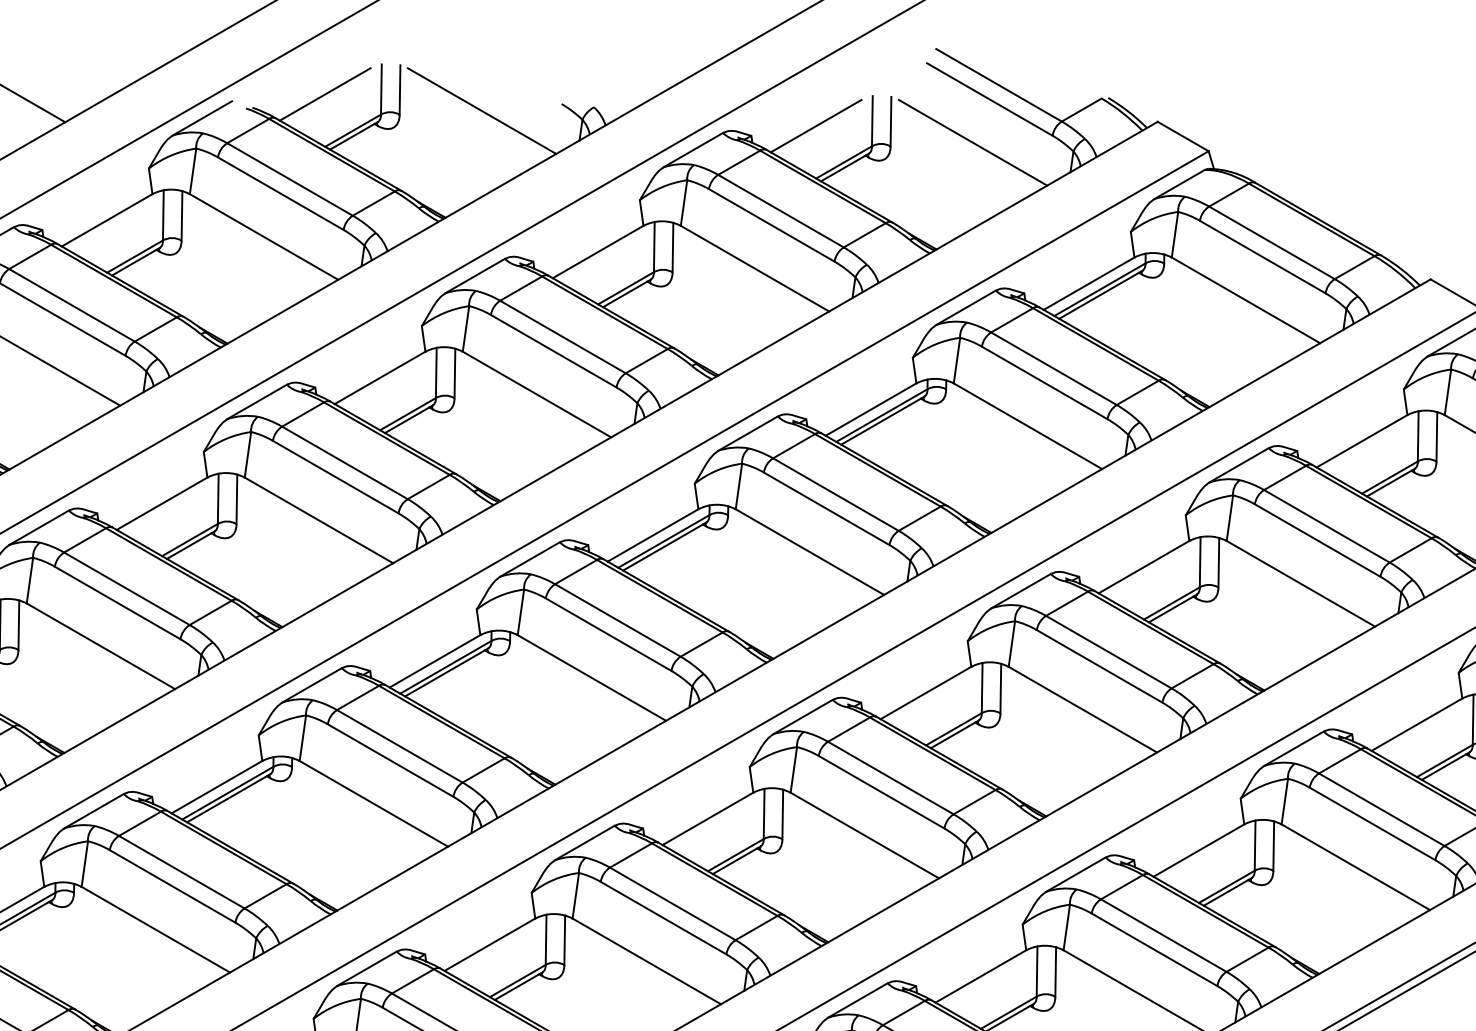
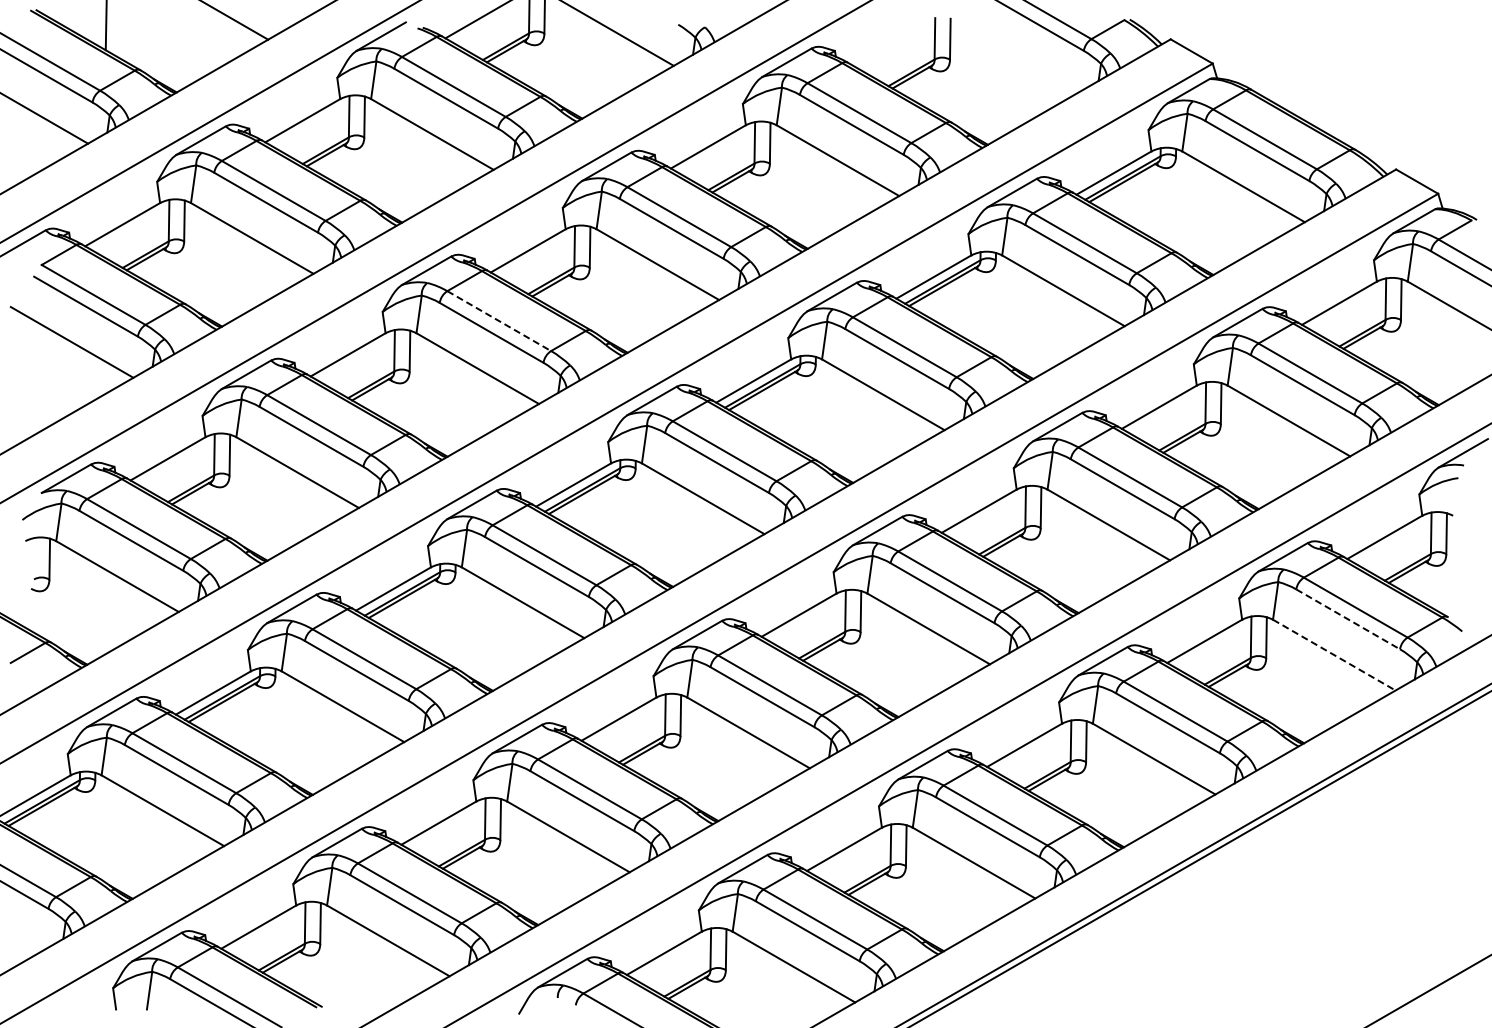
line: (816, 125) -> (888, 42), removed
line: (972, 142) -> (1017, 56), removed
line: (345, 463) -> (499, 321), solid -> dashed
line: (1372, 824) -> (1348, 619), solid -> dashed
line: (1356, 867) -> (1334, 655), solid -> dashed

